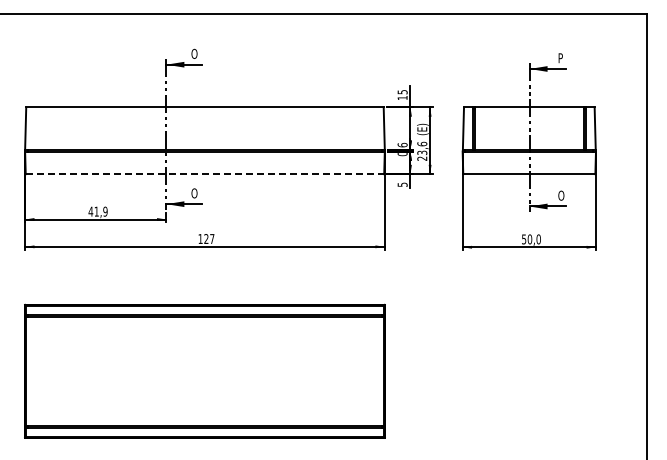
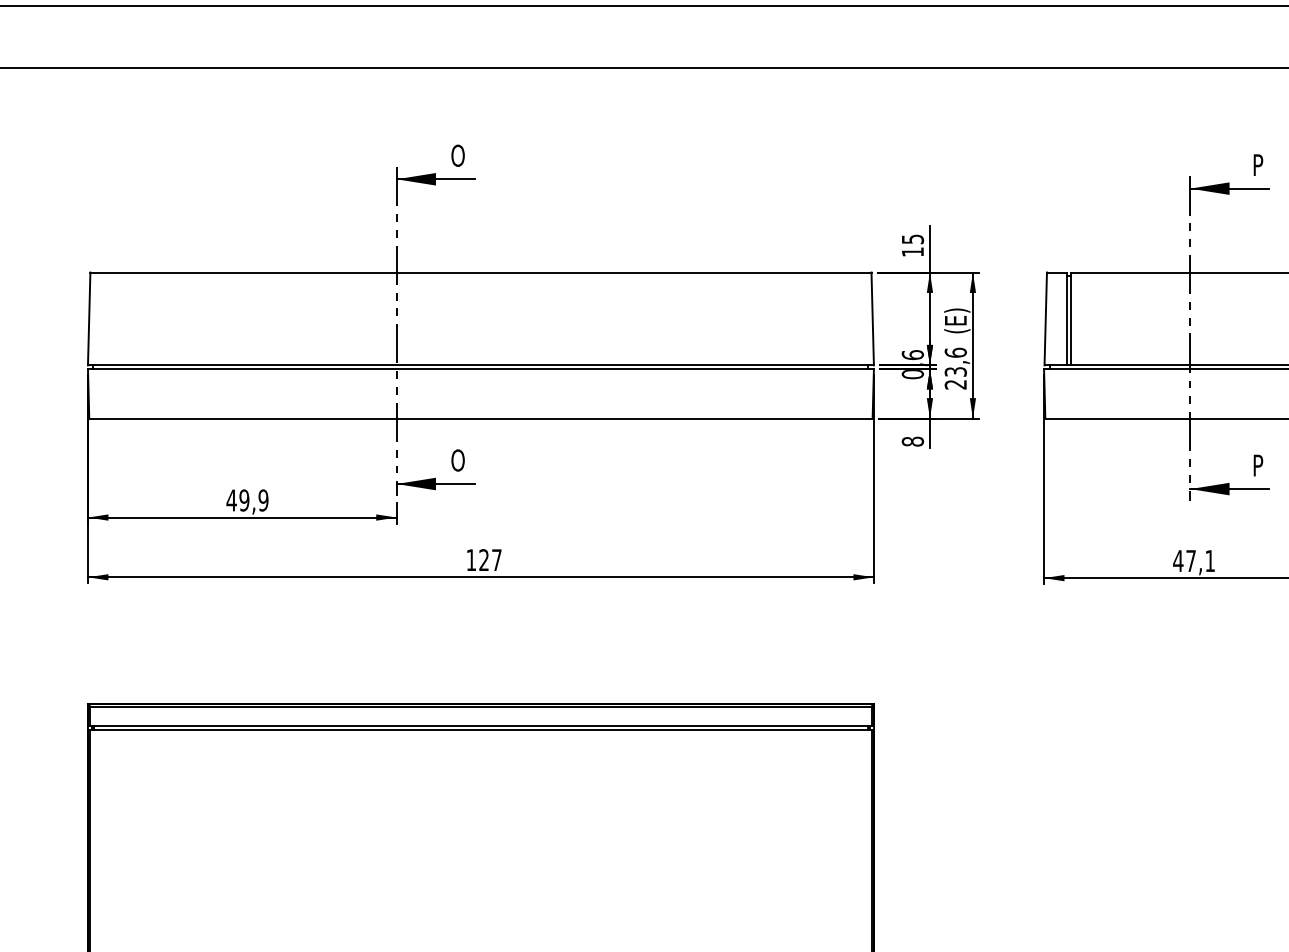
line: (205, 174) -> (482, 419), dashed -> solid
text: (402, 184) -> (912, 441), 5 -> 8
text: (561, 195) -> (1259, 465), O -> P
text: (96, 211) -> (243, 500), 41,9 -> 49,9
text: (530, 239) -> (1192, 561), 50,0 -> 47,1

